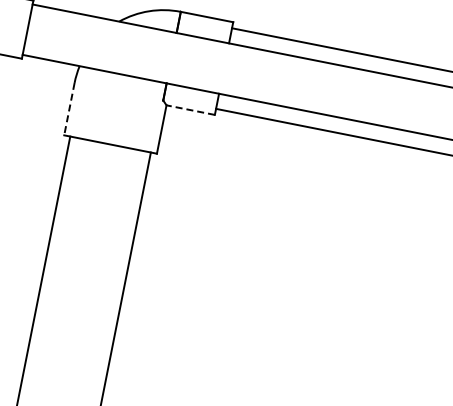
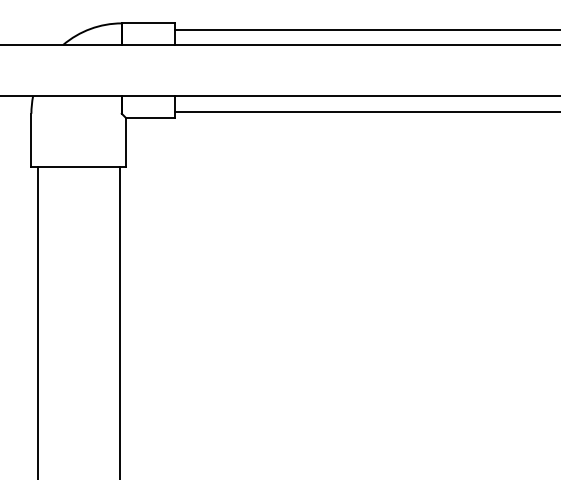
line: (69, 109) -> (31, 140), dashed -> solid
line: (190, 109) -> (150, 117), dashed -> solid

